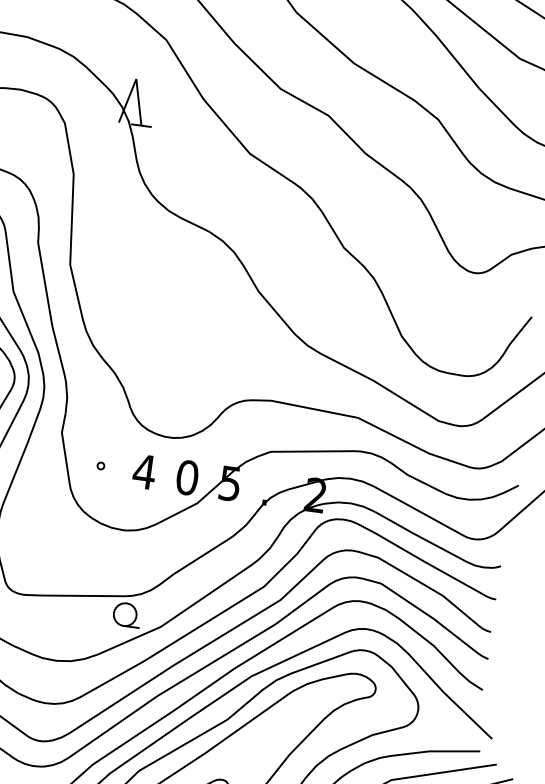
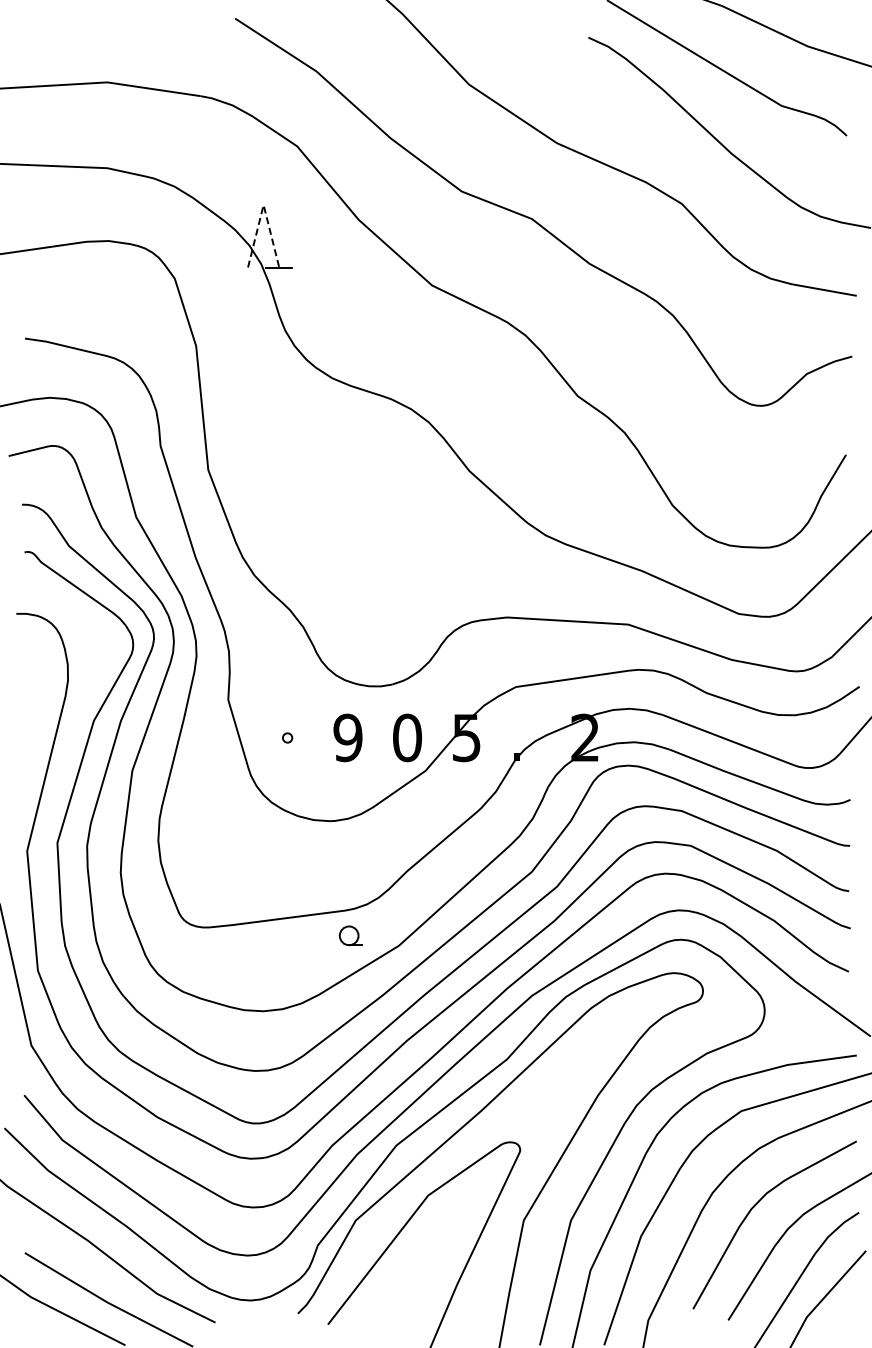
line: (136, 79) -> (263, 205), solid -> dashed
text: (144, 471) -> (347, 737), 4 -> 9
part: (126, 614) -> (350, 935), size x0.6

